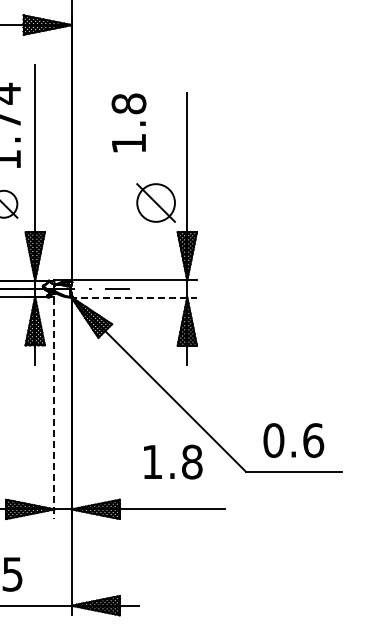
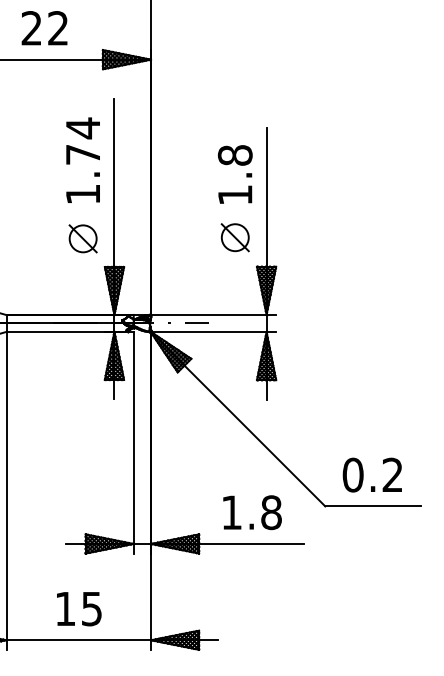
text: (128, 122) -> (234, 174), moved
part: (155, 202) -> (234, 237), size x0.71
line: (133, 297) -> (212, 332), dashed -> solid
line: (54, 407) -> (133, 442), dashed -> solid
text: (313, 439) -> (392, 474), 0.6 -> 0.2
text: (173, 461) -> (252, 512), moved

